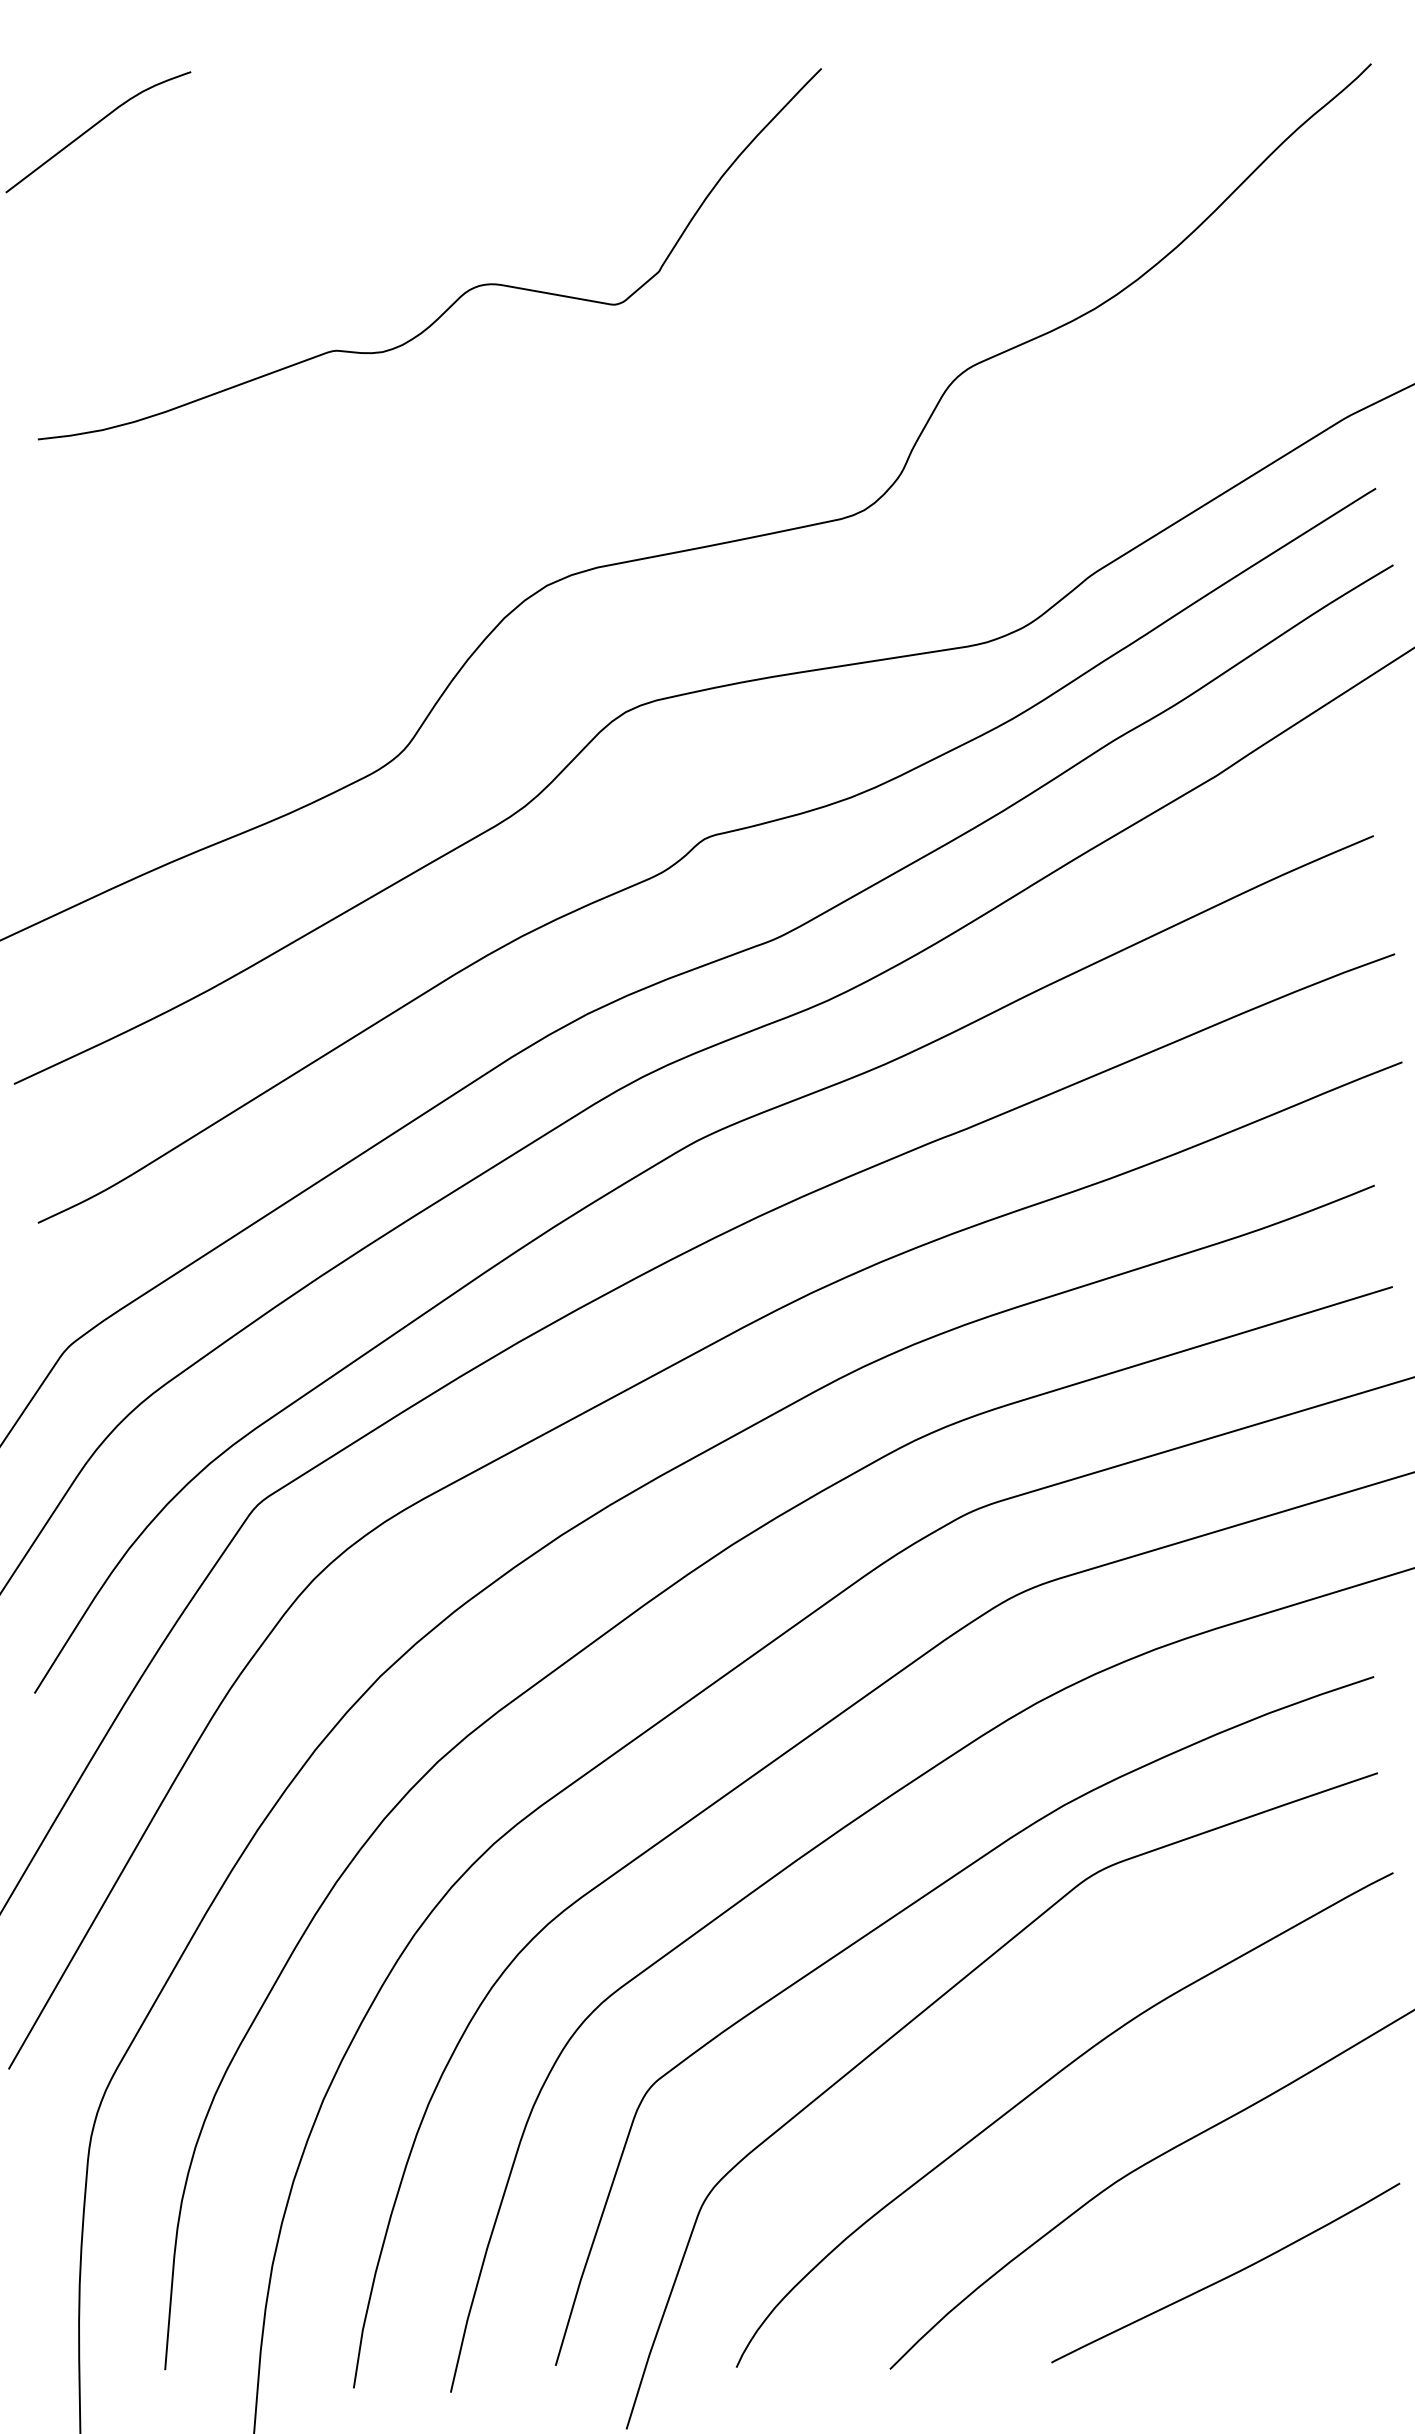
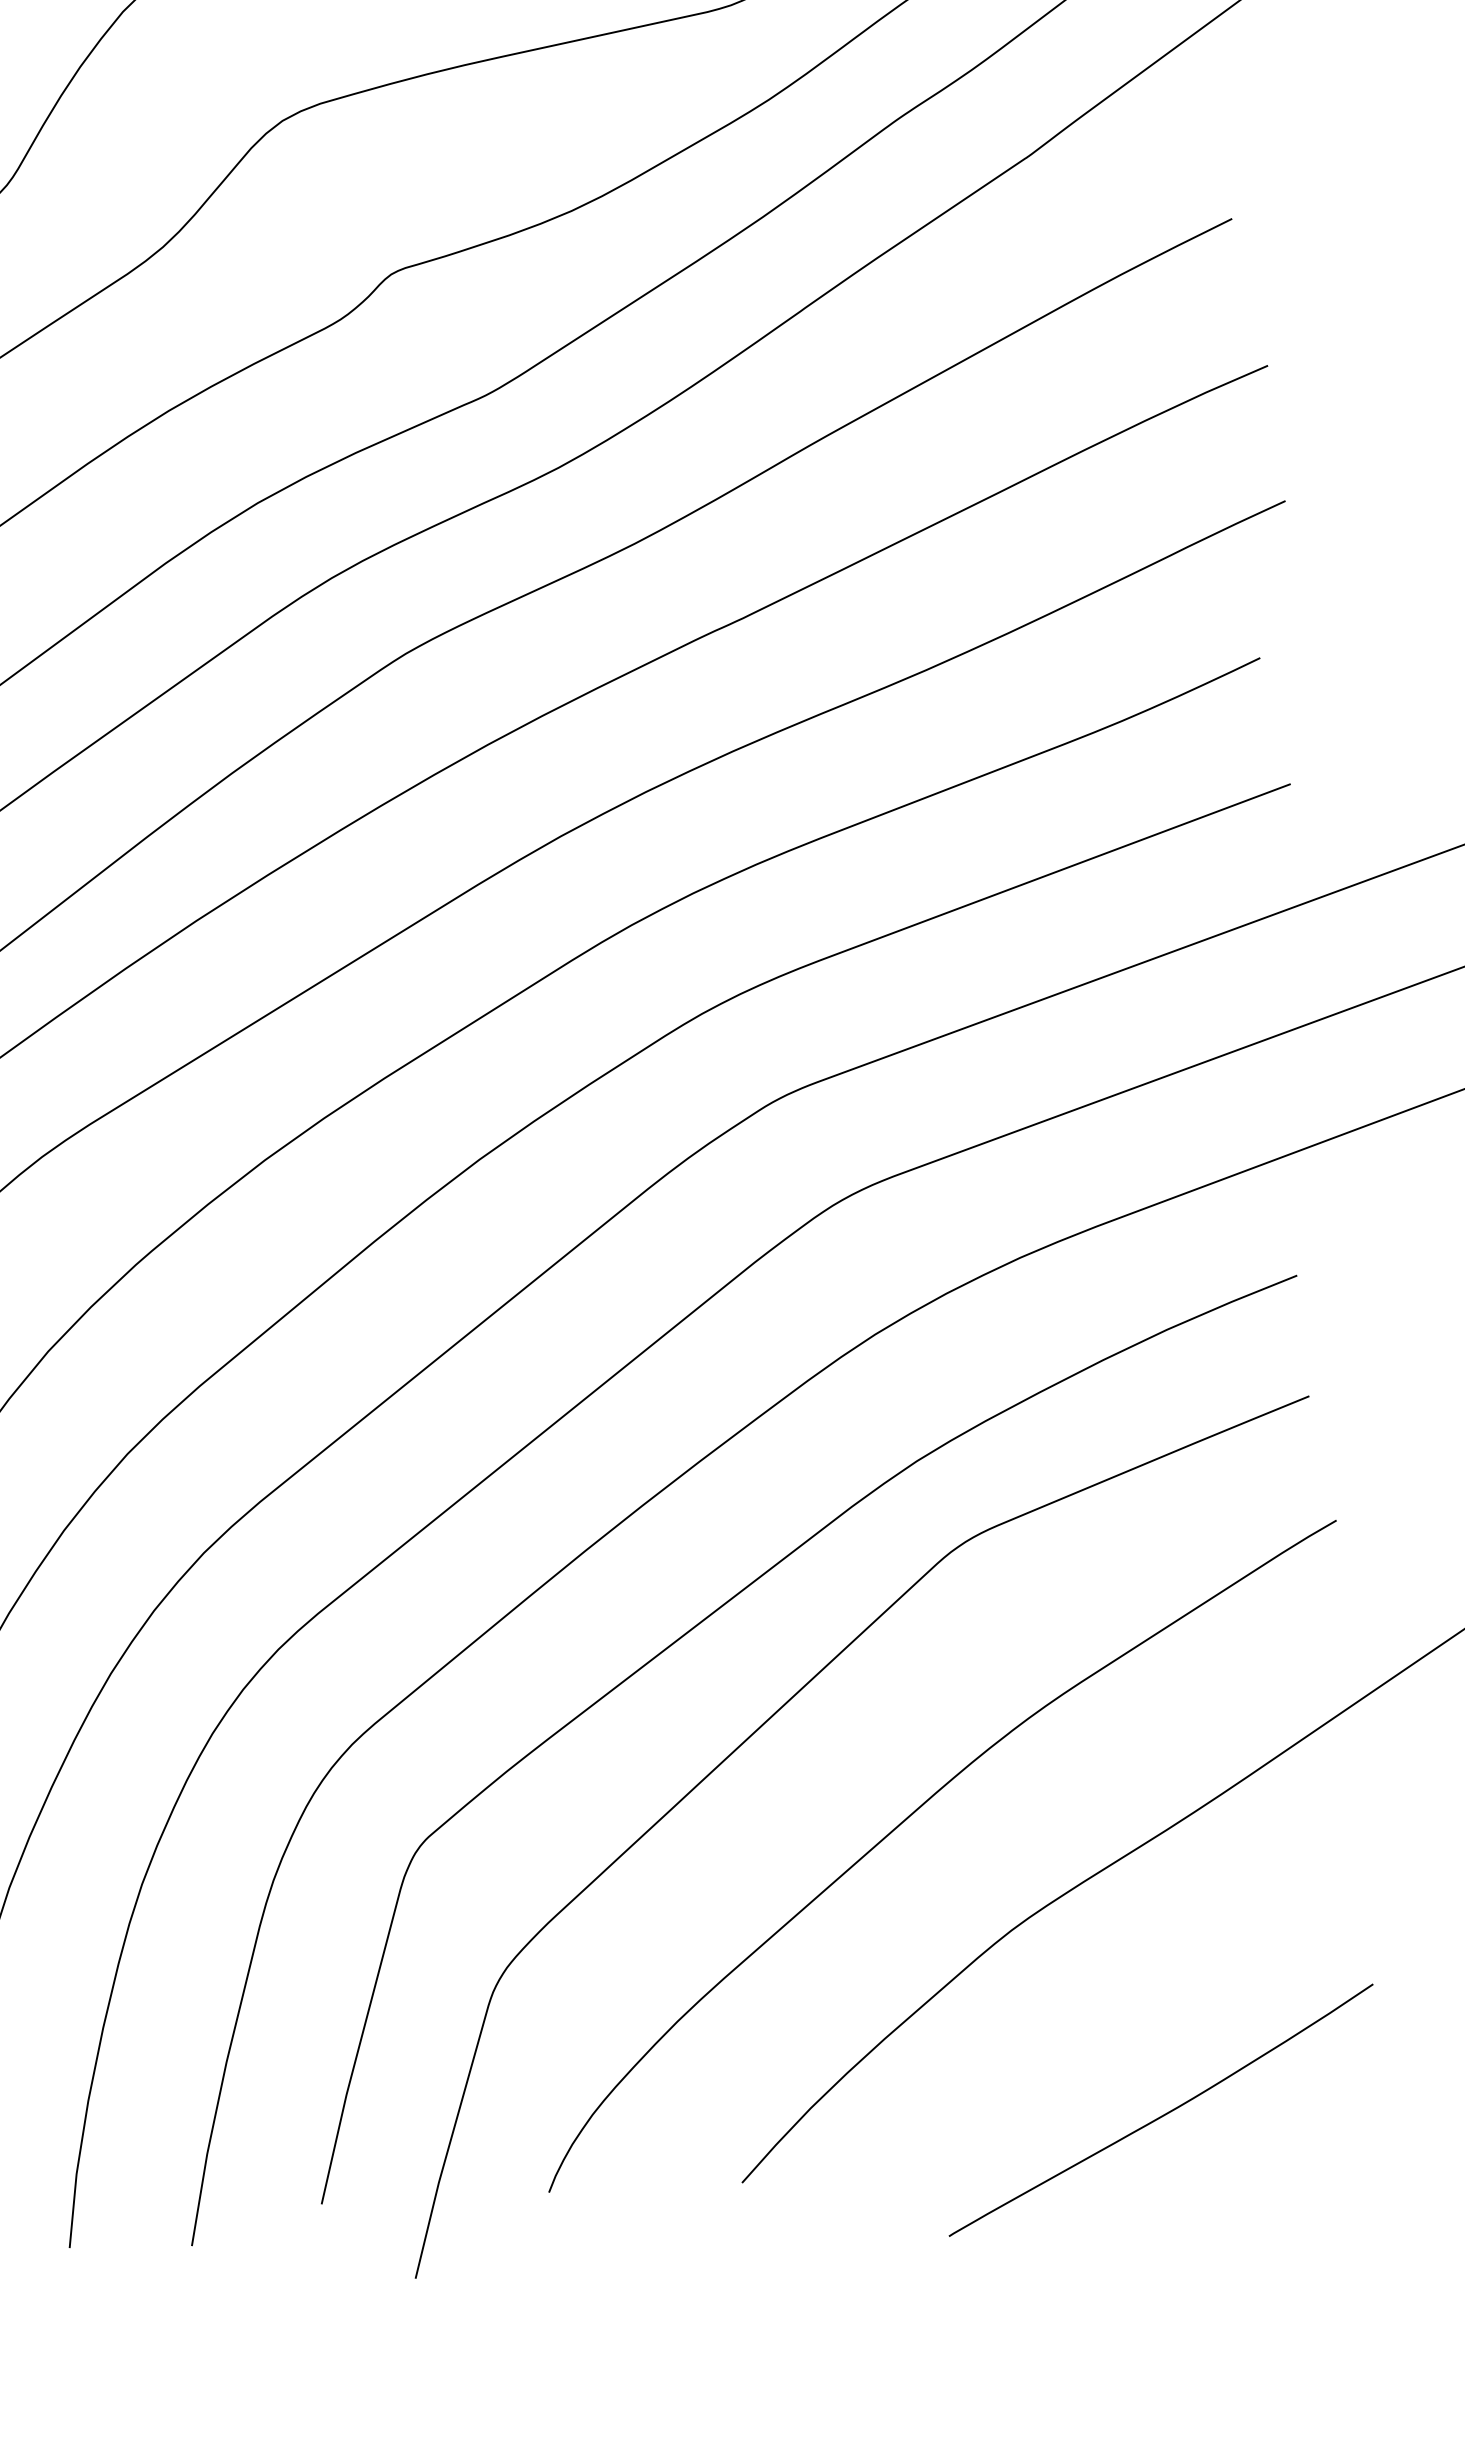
curve: (1226, 2276) -> (1162, 2114), moved

